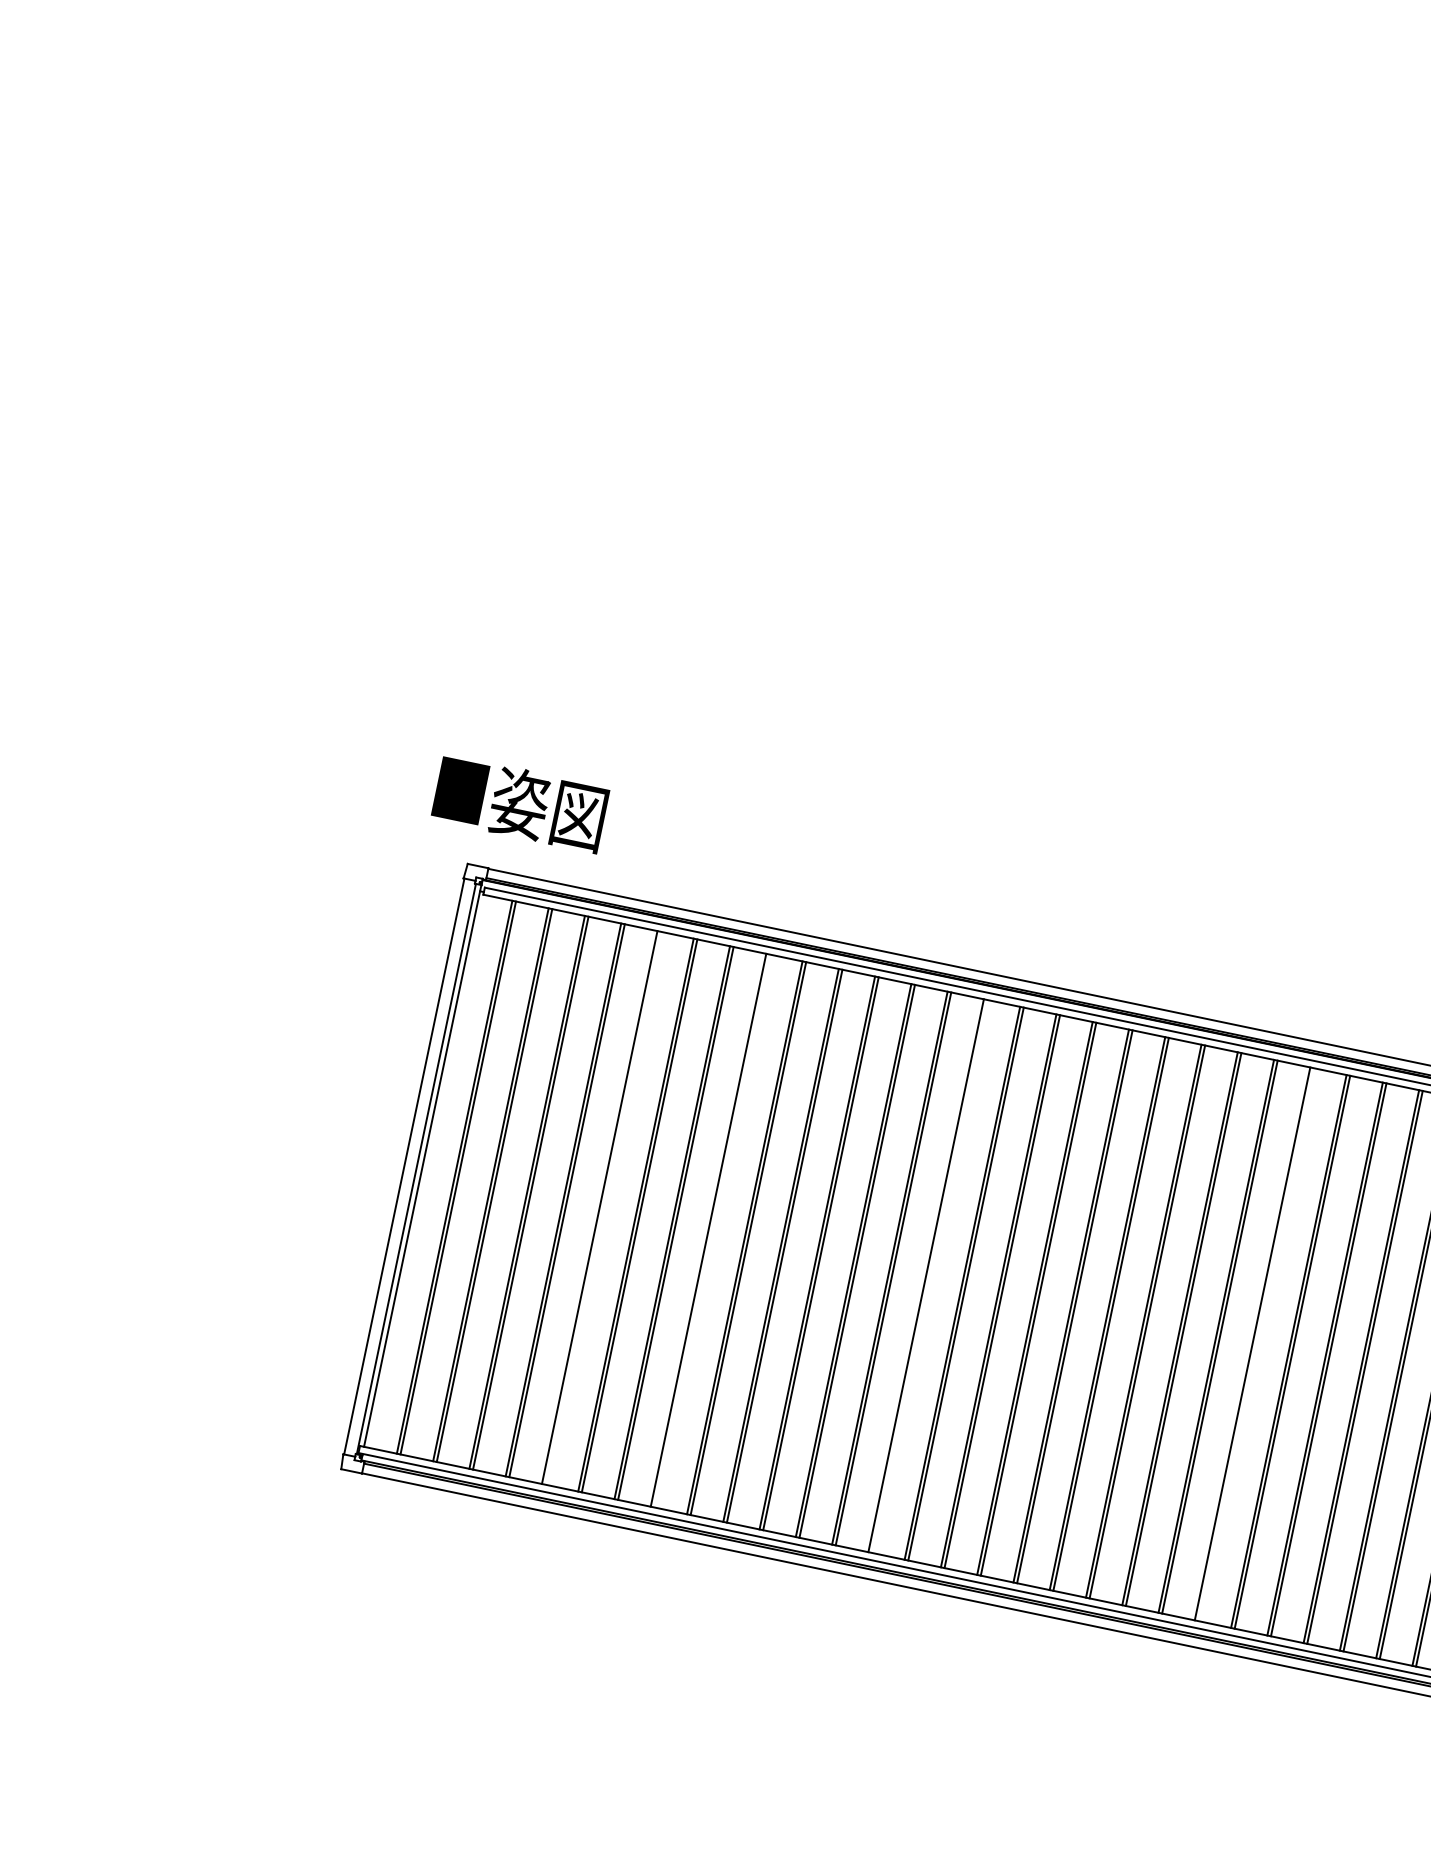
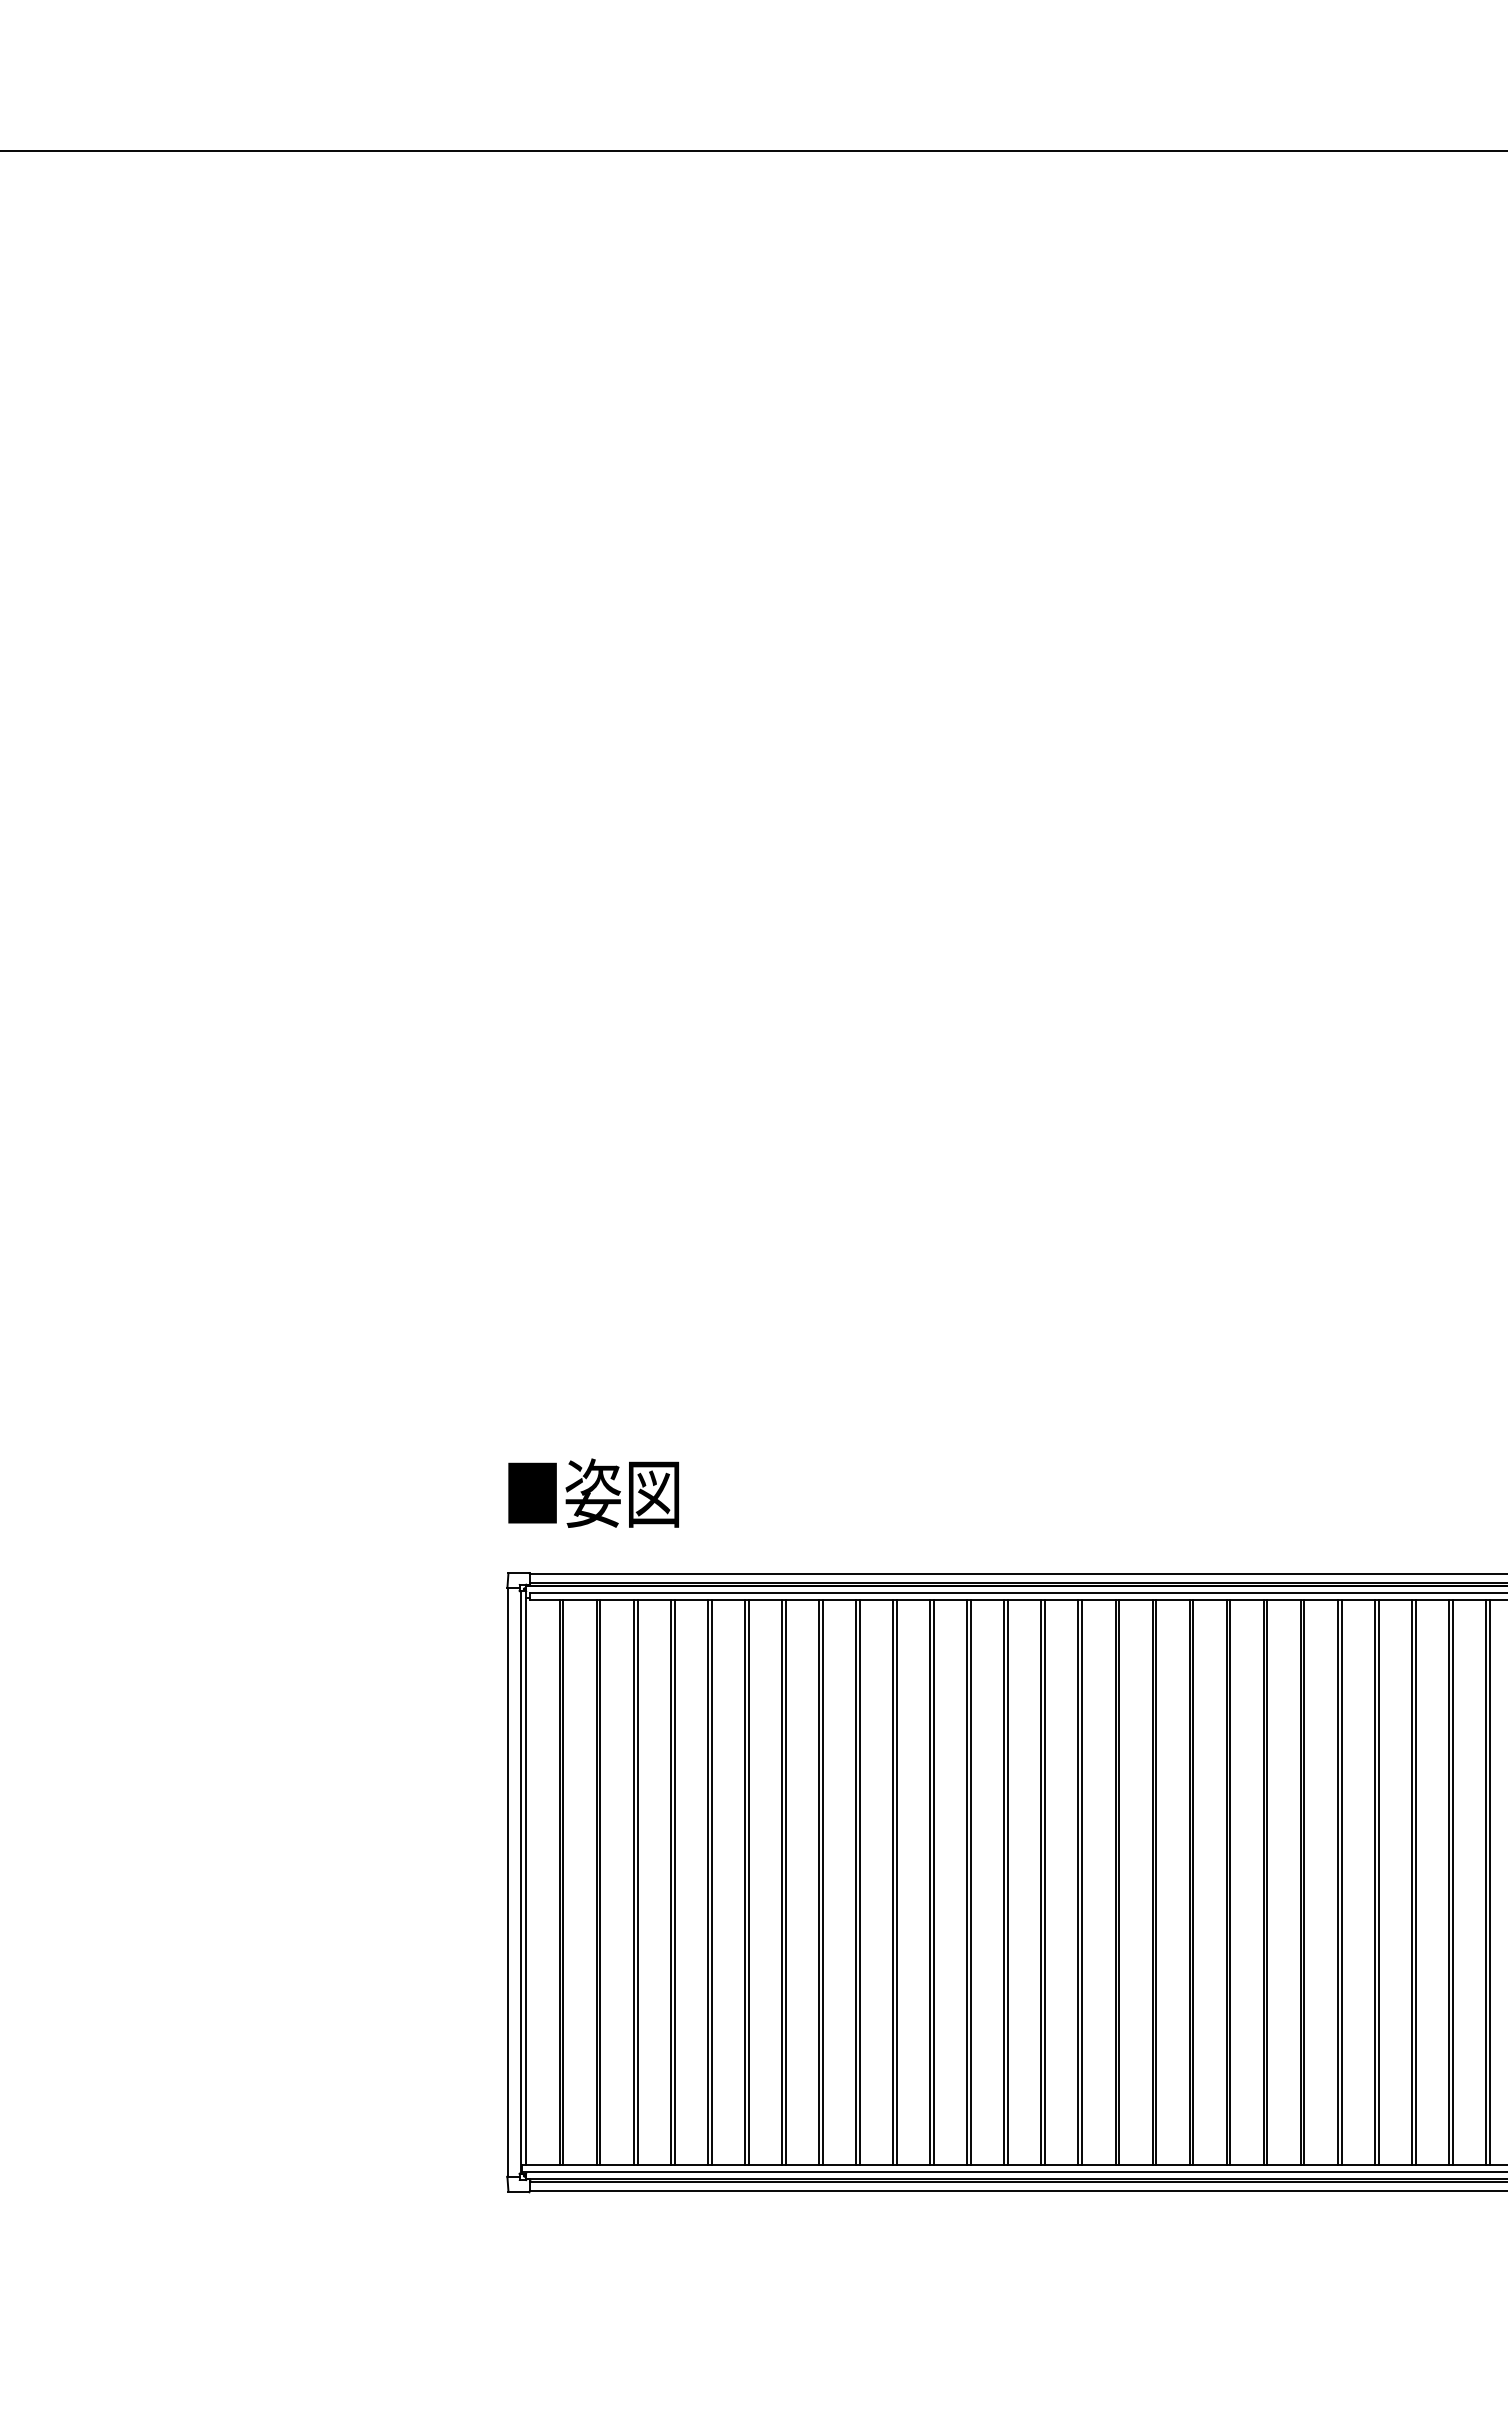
text: (520, 802) -> (593, 1492), moved
line: (603, 1208) -> (711, 1882), added
line: (711, 1230) -> (822, 1882), added
line: (930, 1276) -> (1045, 1882), added
line: (1256, 1344) -> (1378, 1882), added

